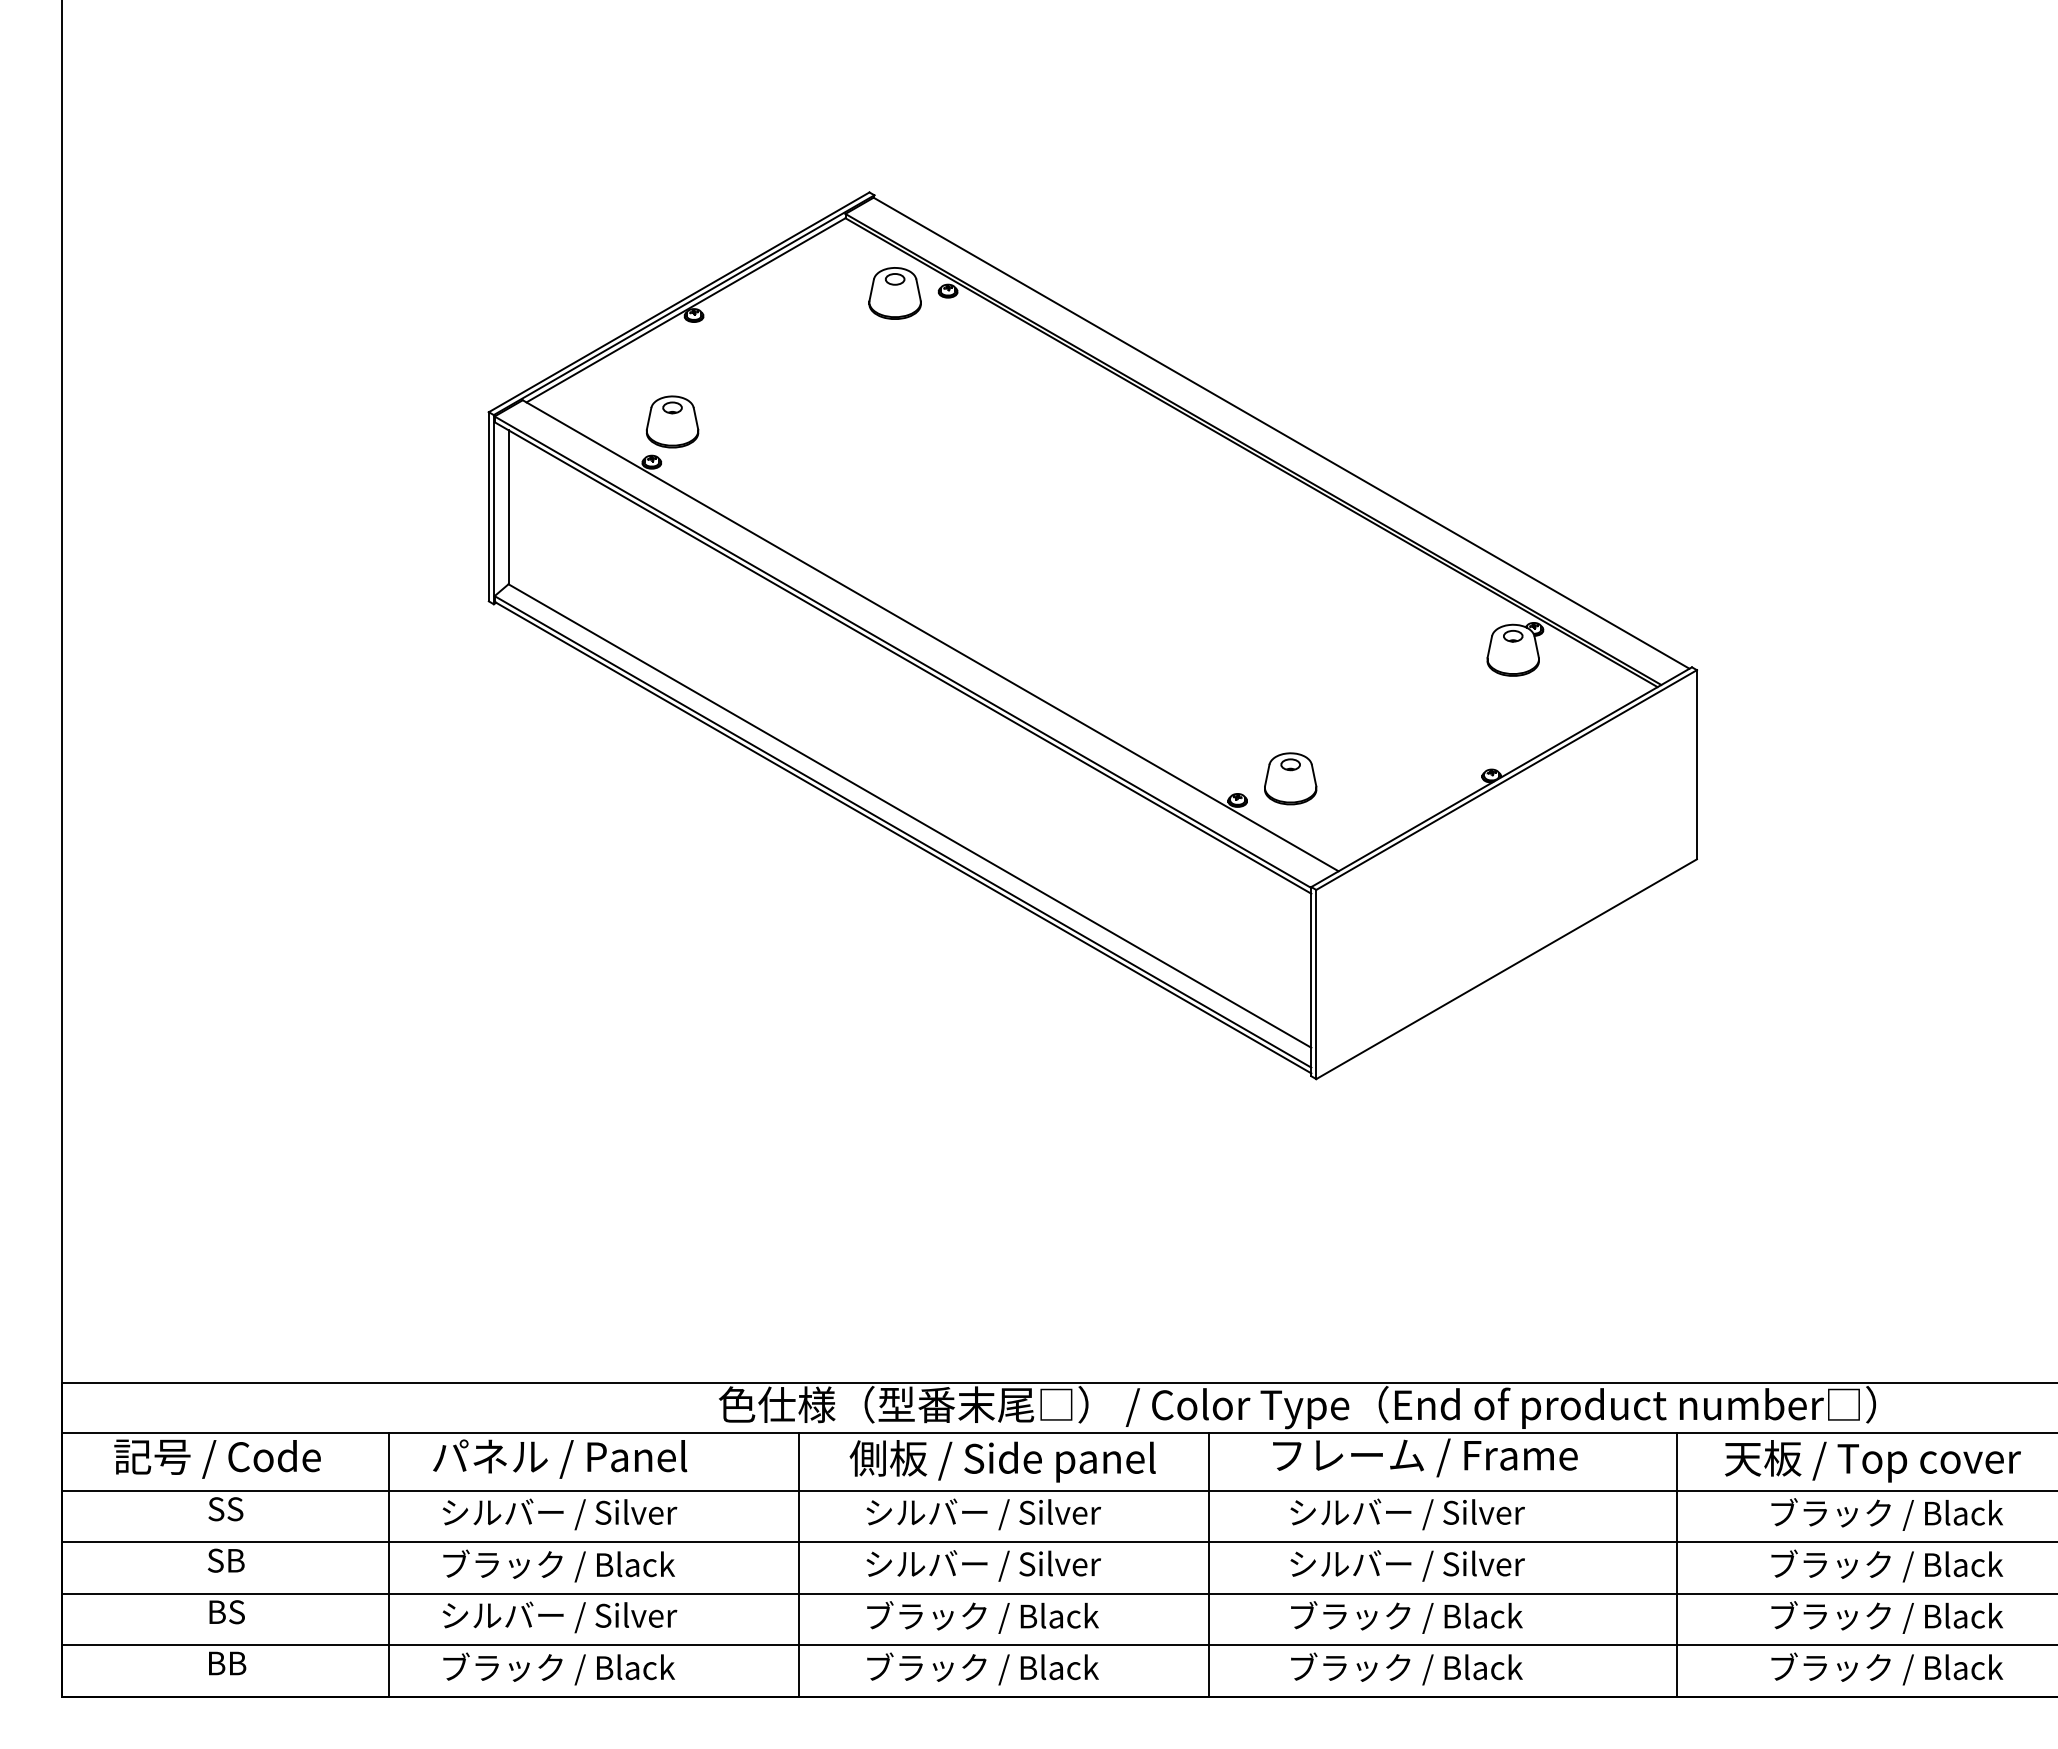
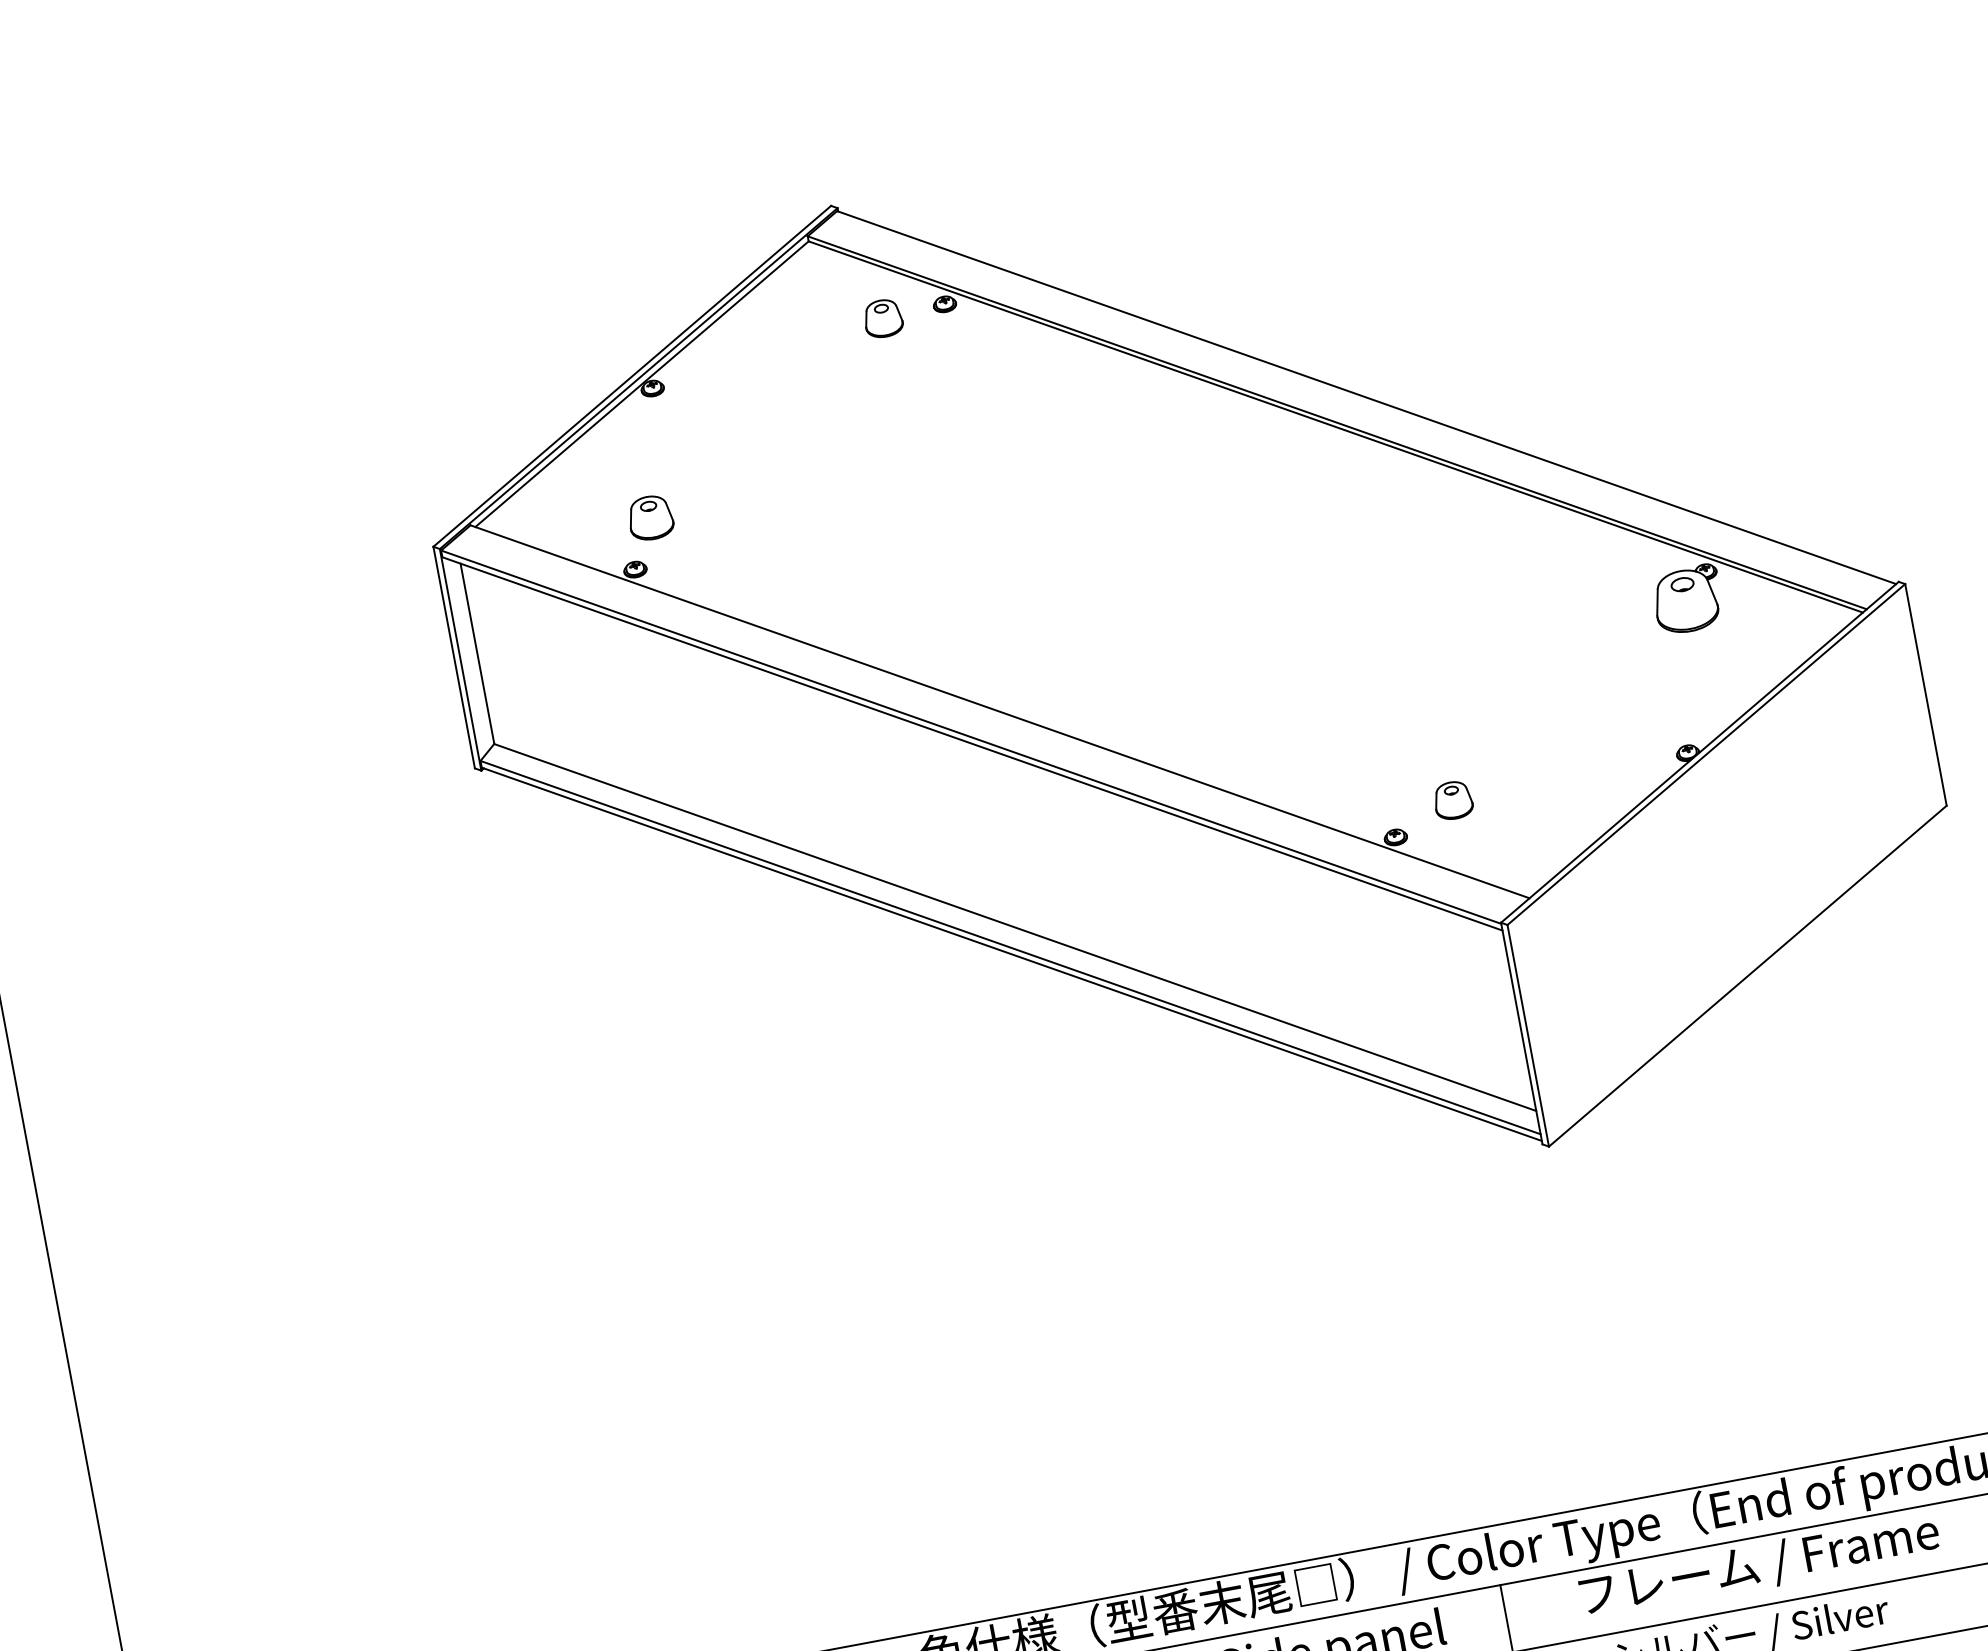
part: (894, 293) -> (882, 318), size x0.6
part: (672, 421) -> (650, 517), size x0.7
part: (1290, 778) -> (1452, 800), size x0.6

